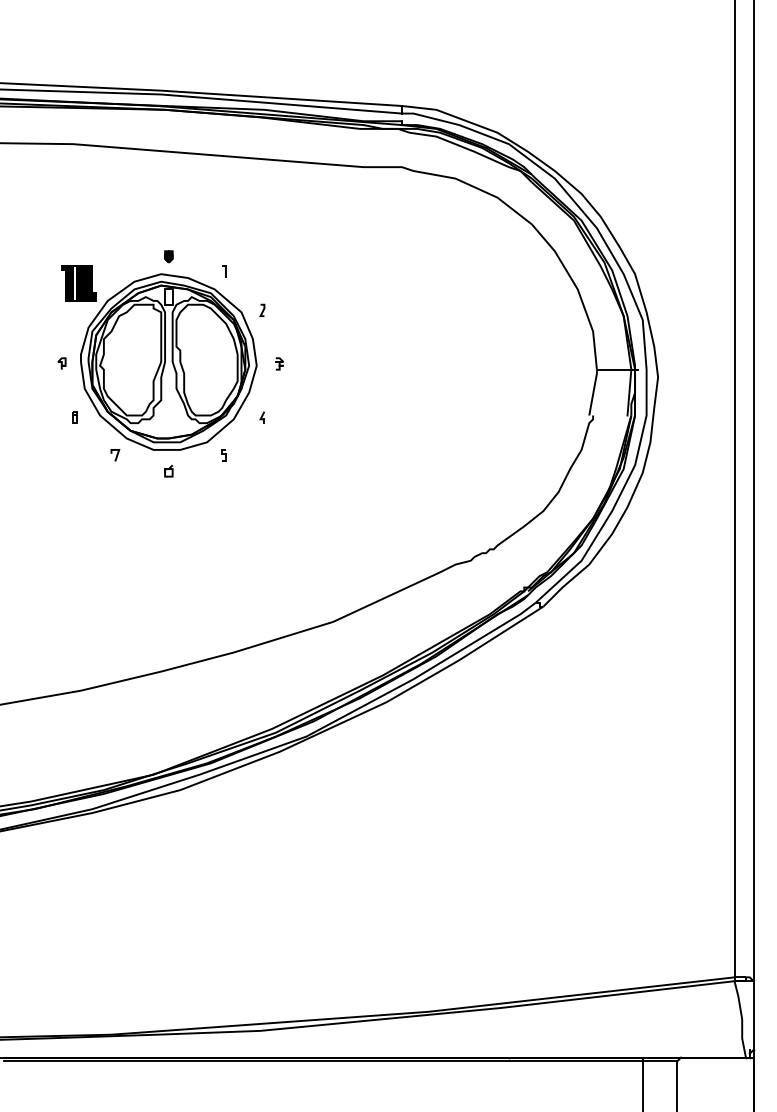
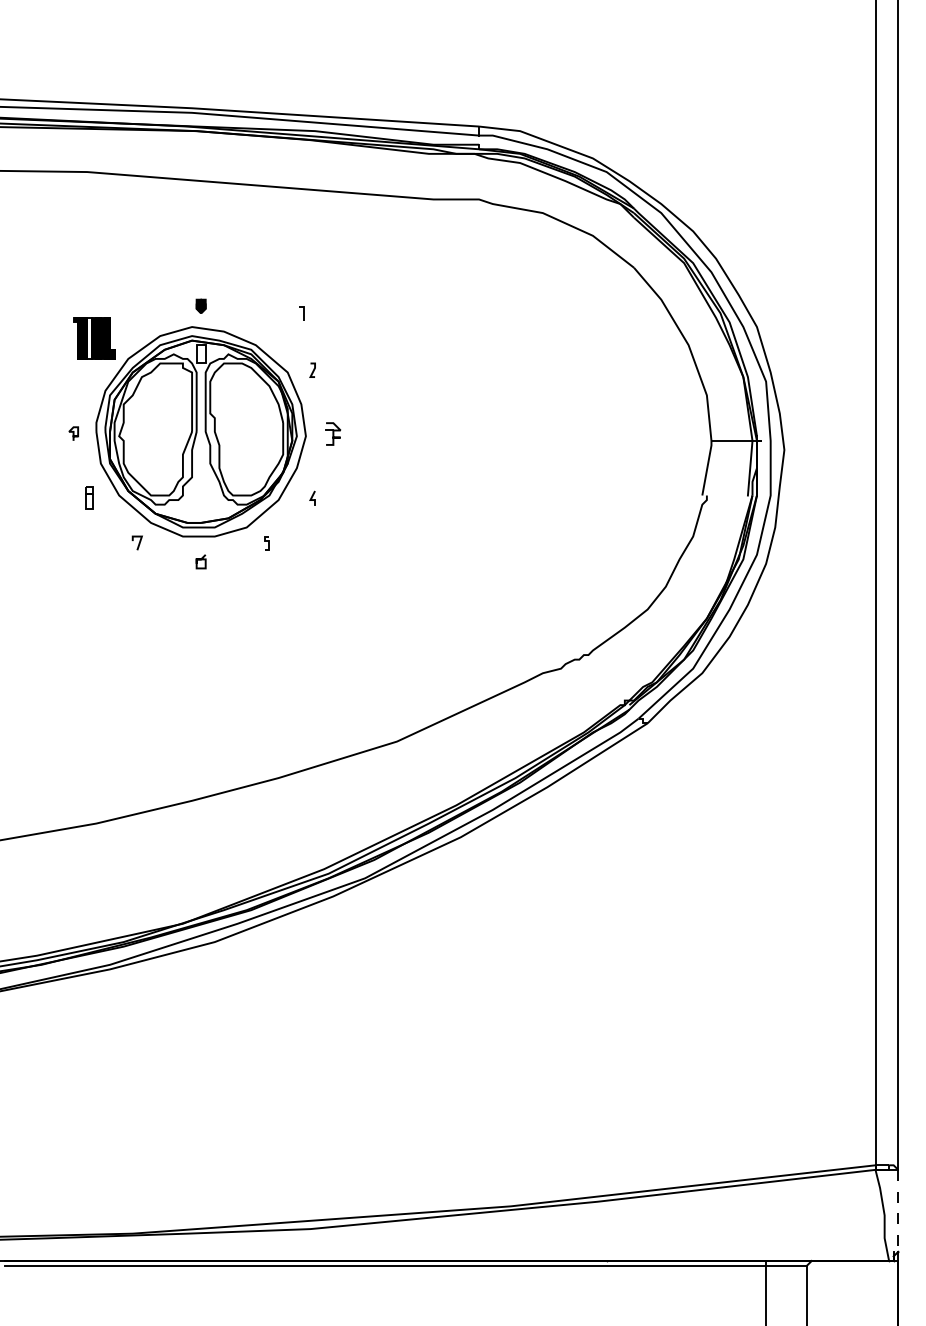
line: (225, 271) -> (303, 313), moved
part: (279, 363) -> (333, 433), size x1.6
part: (74, 417) -> (88, 497), size x1.6
line: (753, 1016) -> (898, 1211), solid -> dashed

